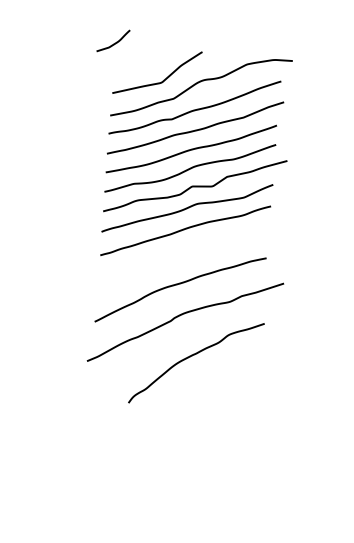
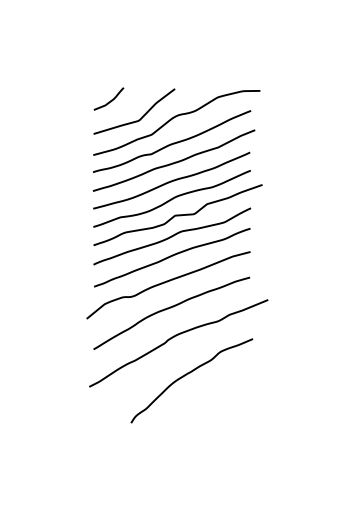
curve: (114, 42) -> (110, 100), moved
curve: (178, 256) -> (167, 282), added

